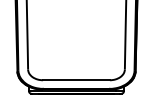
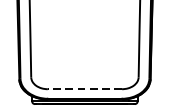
line: (76, 80) -> (84, 89), solid -> dashed

